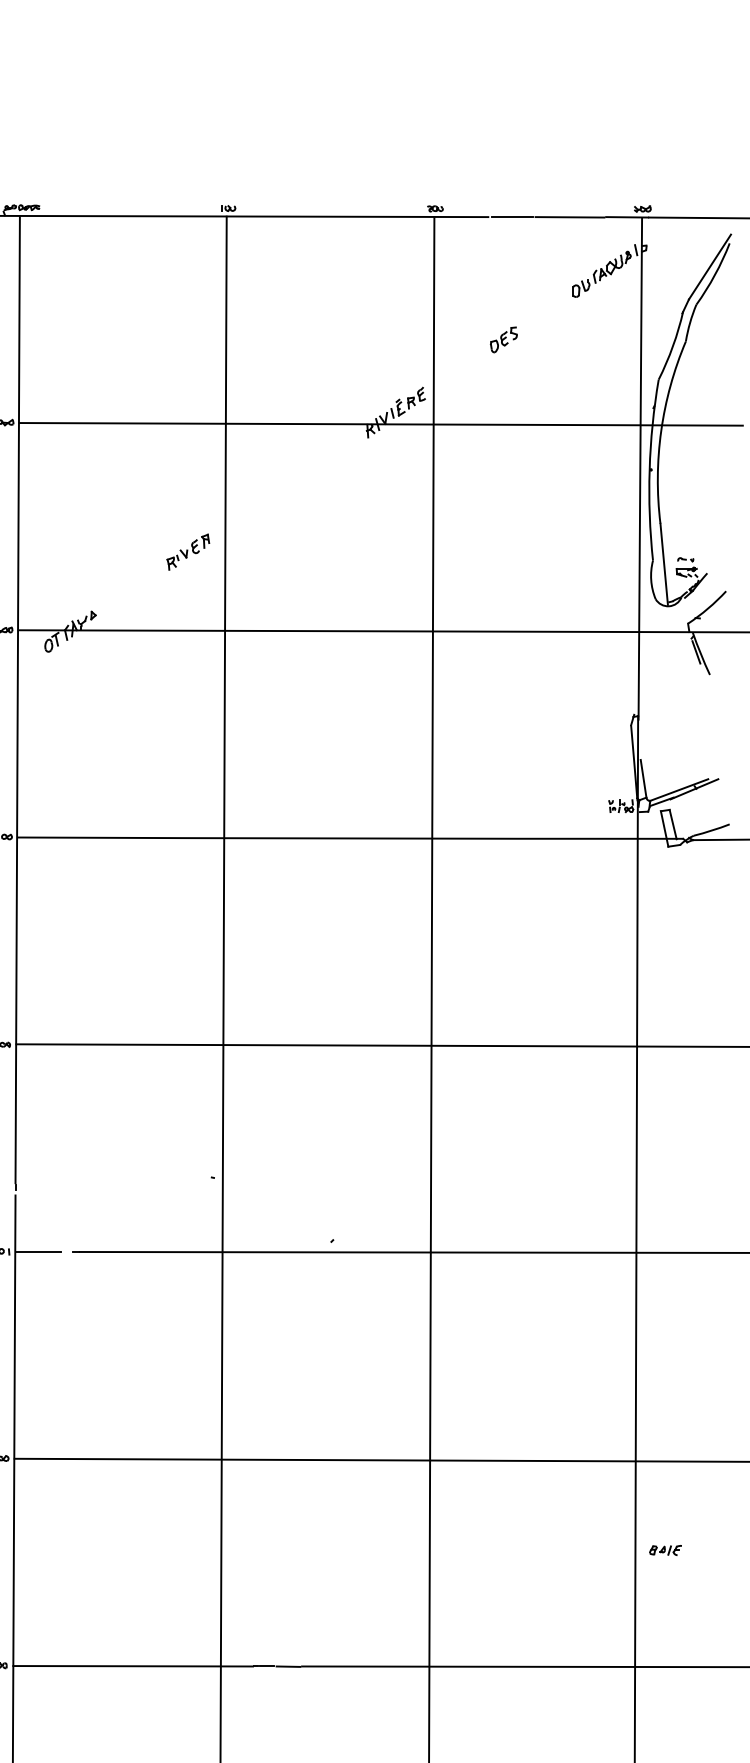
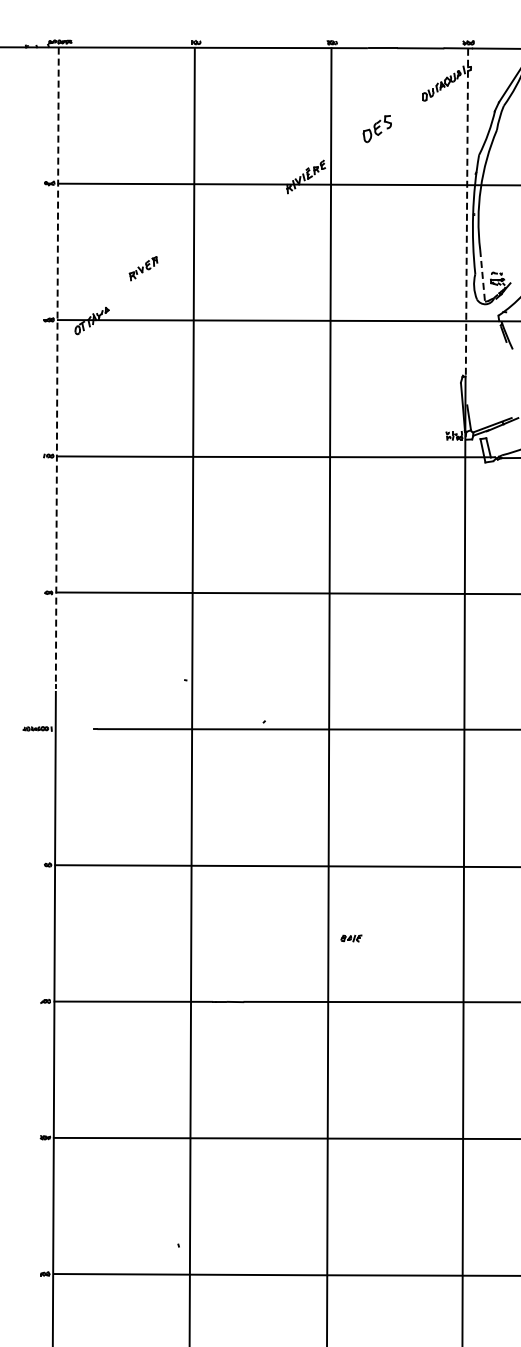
part: (502, 339) -> (376, 128), size x1.6
line: (639, 469) -> (466, 214), solid -> dashed
part: (188, 551) -> (143, 268), moved
line: (663, 564) -> (482, 276), solid -> dashed
line: (17, 700) -> (57, 366), solid -> dashed
line: (37, 1251) -> (70, 728), removed
part: (665, 1550) -> (351, 938), moved

